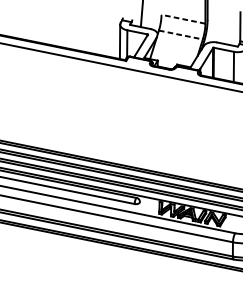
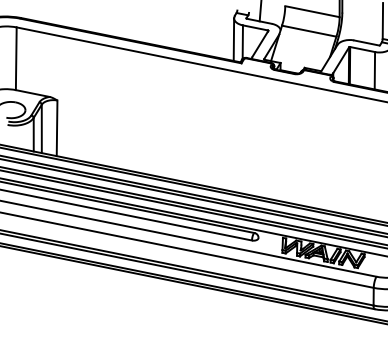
line: (183, 19) -> (312, 11), dashed -> solid
line: (181, 35) -> (309, 31), dashed -> solid

